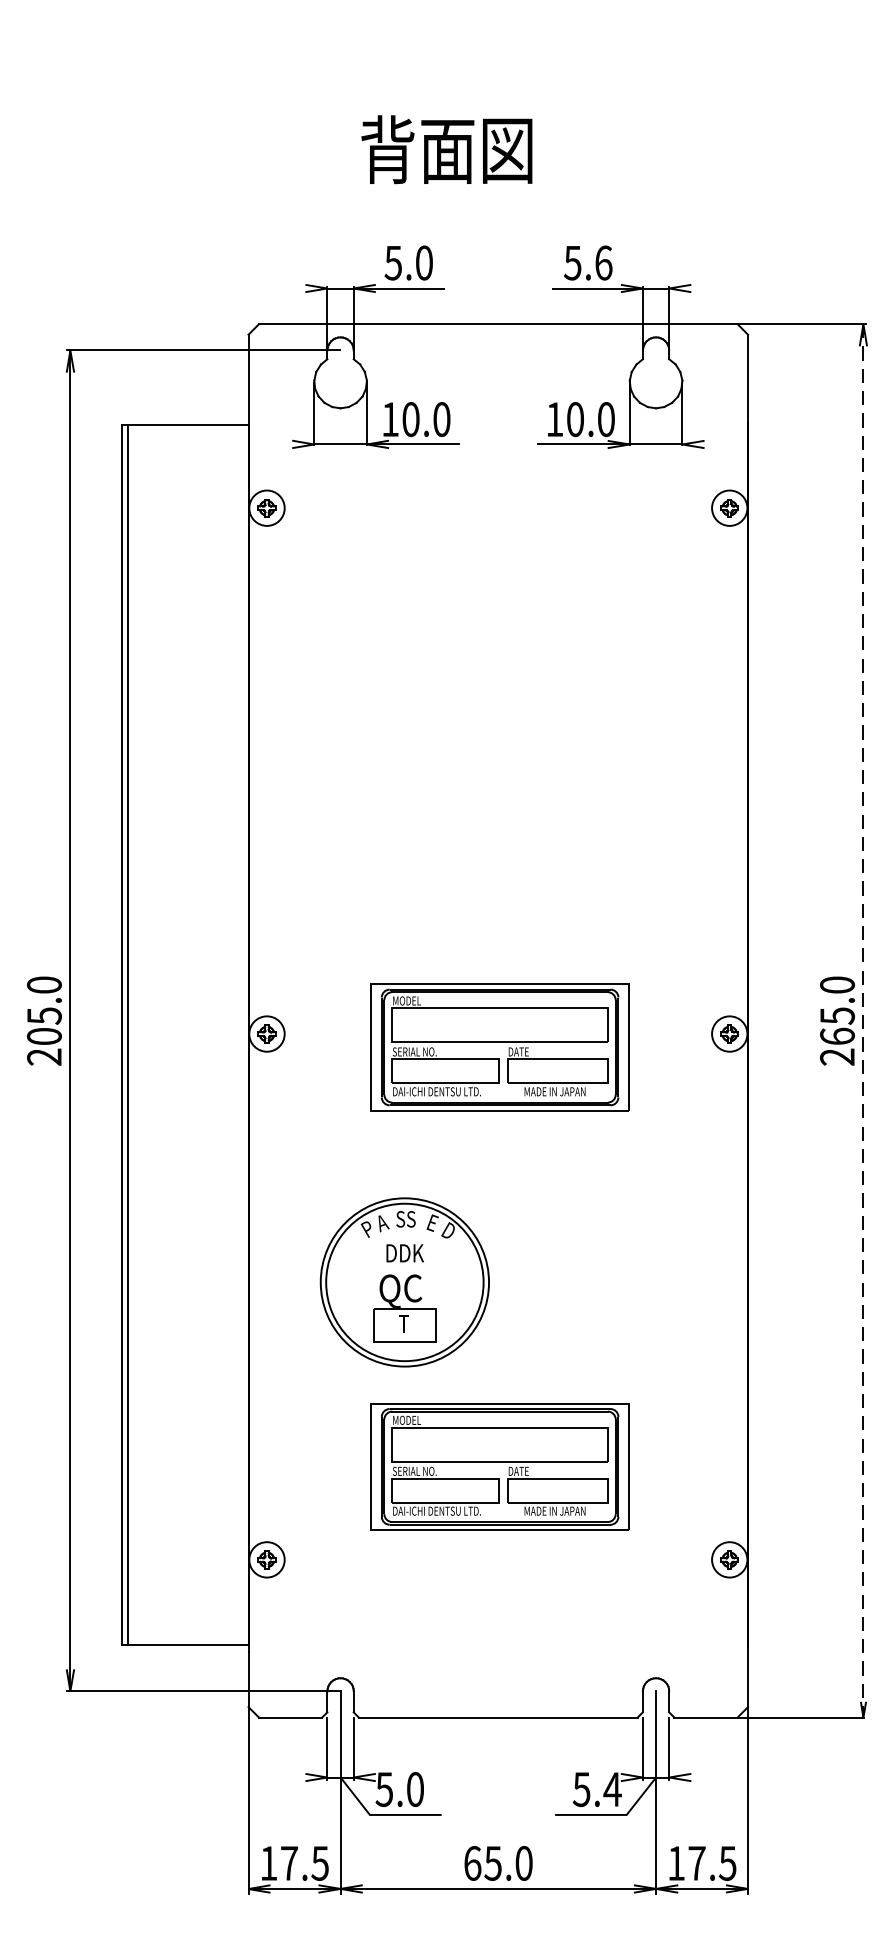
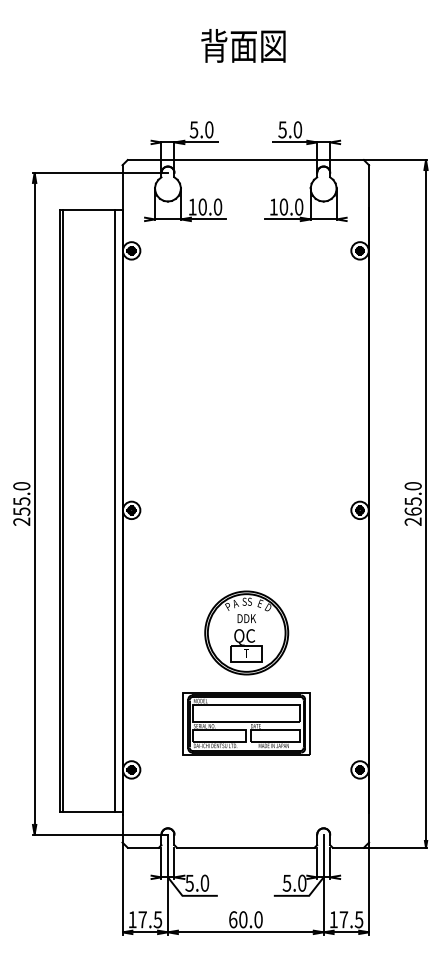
text: (447, 148) -> (243, 45), moved
text: (603, 262) -> (297, 129), 5.6 -> 5.0
line: (864, 1020) -> (426, 503), dashed -> solid
line: (232, 1034) -> (114, 510), added
text: (43, 1036) -> (21, 511), 205.0 -> 255.0
part: (499, 1046) -> (246, 516), removed
part: (404, 1281) -> (246, 632), moved
text: (611, 1787) -> (301, 882), 5.4 -> 5.0
text: (493, 1862) -> (243, 919), 65.0 -> 60.0

